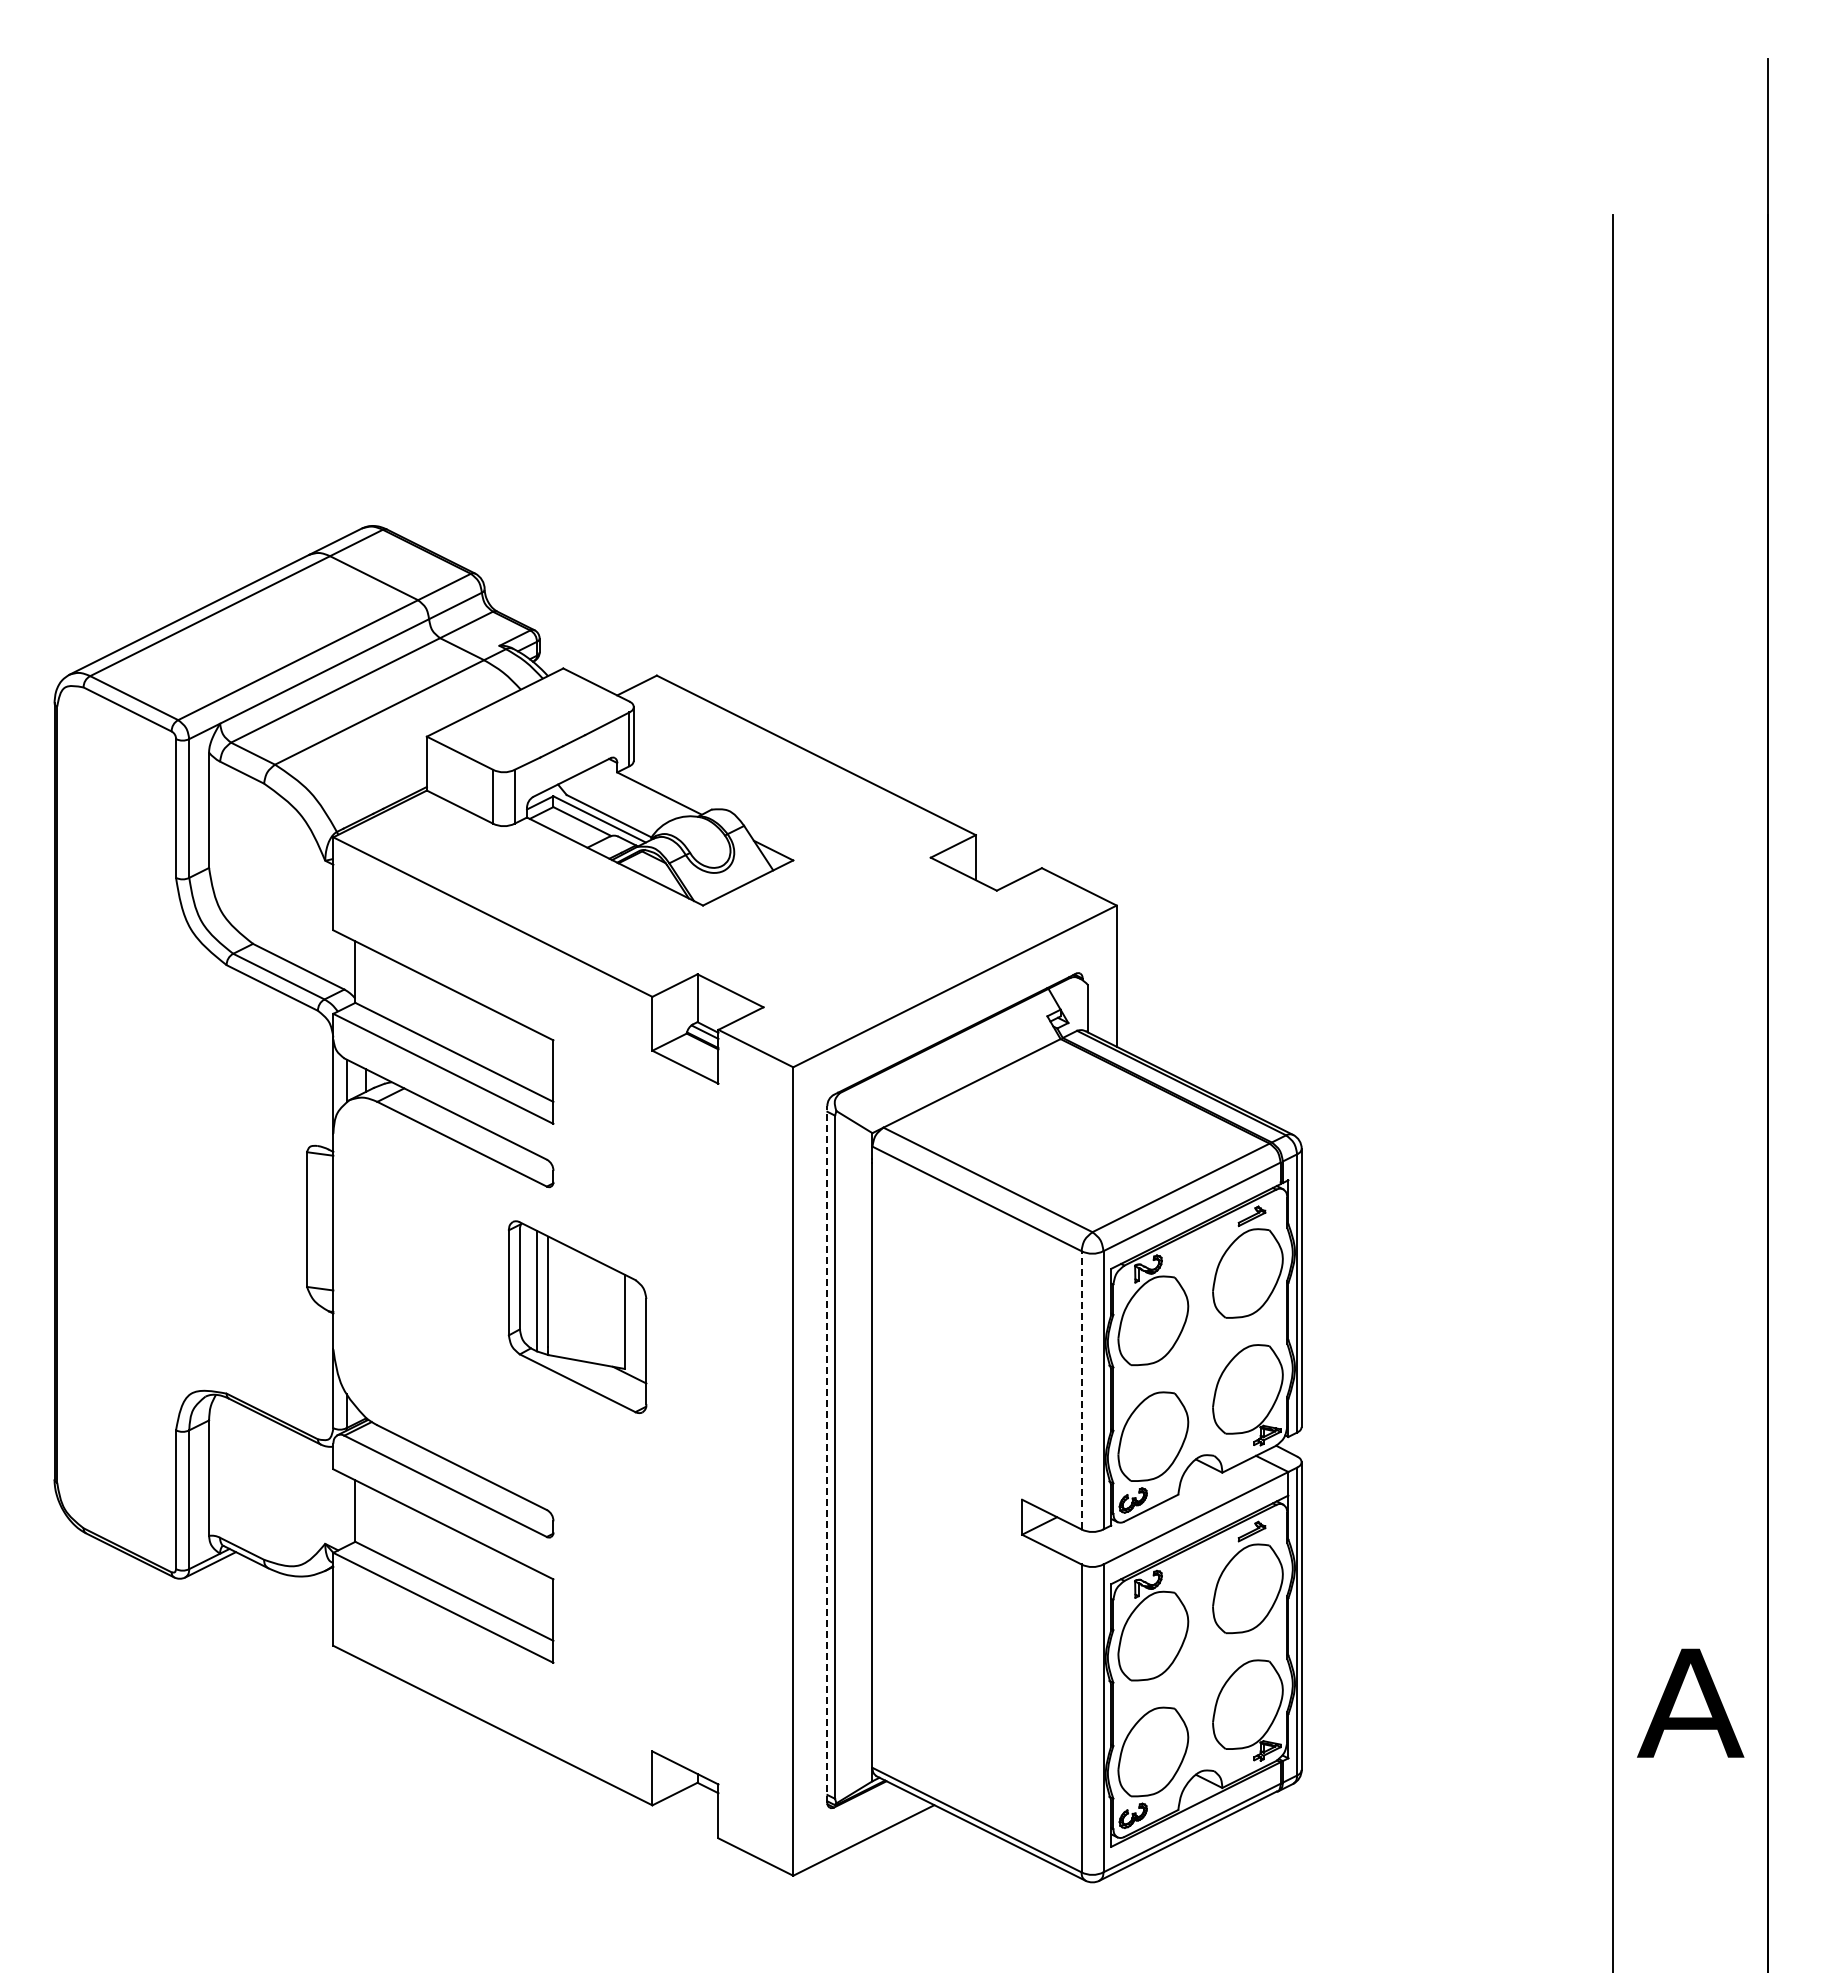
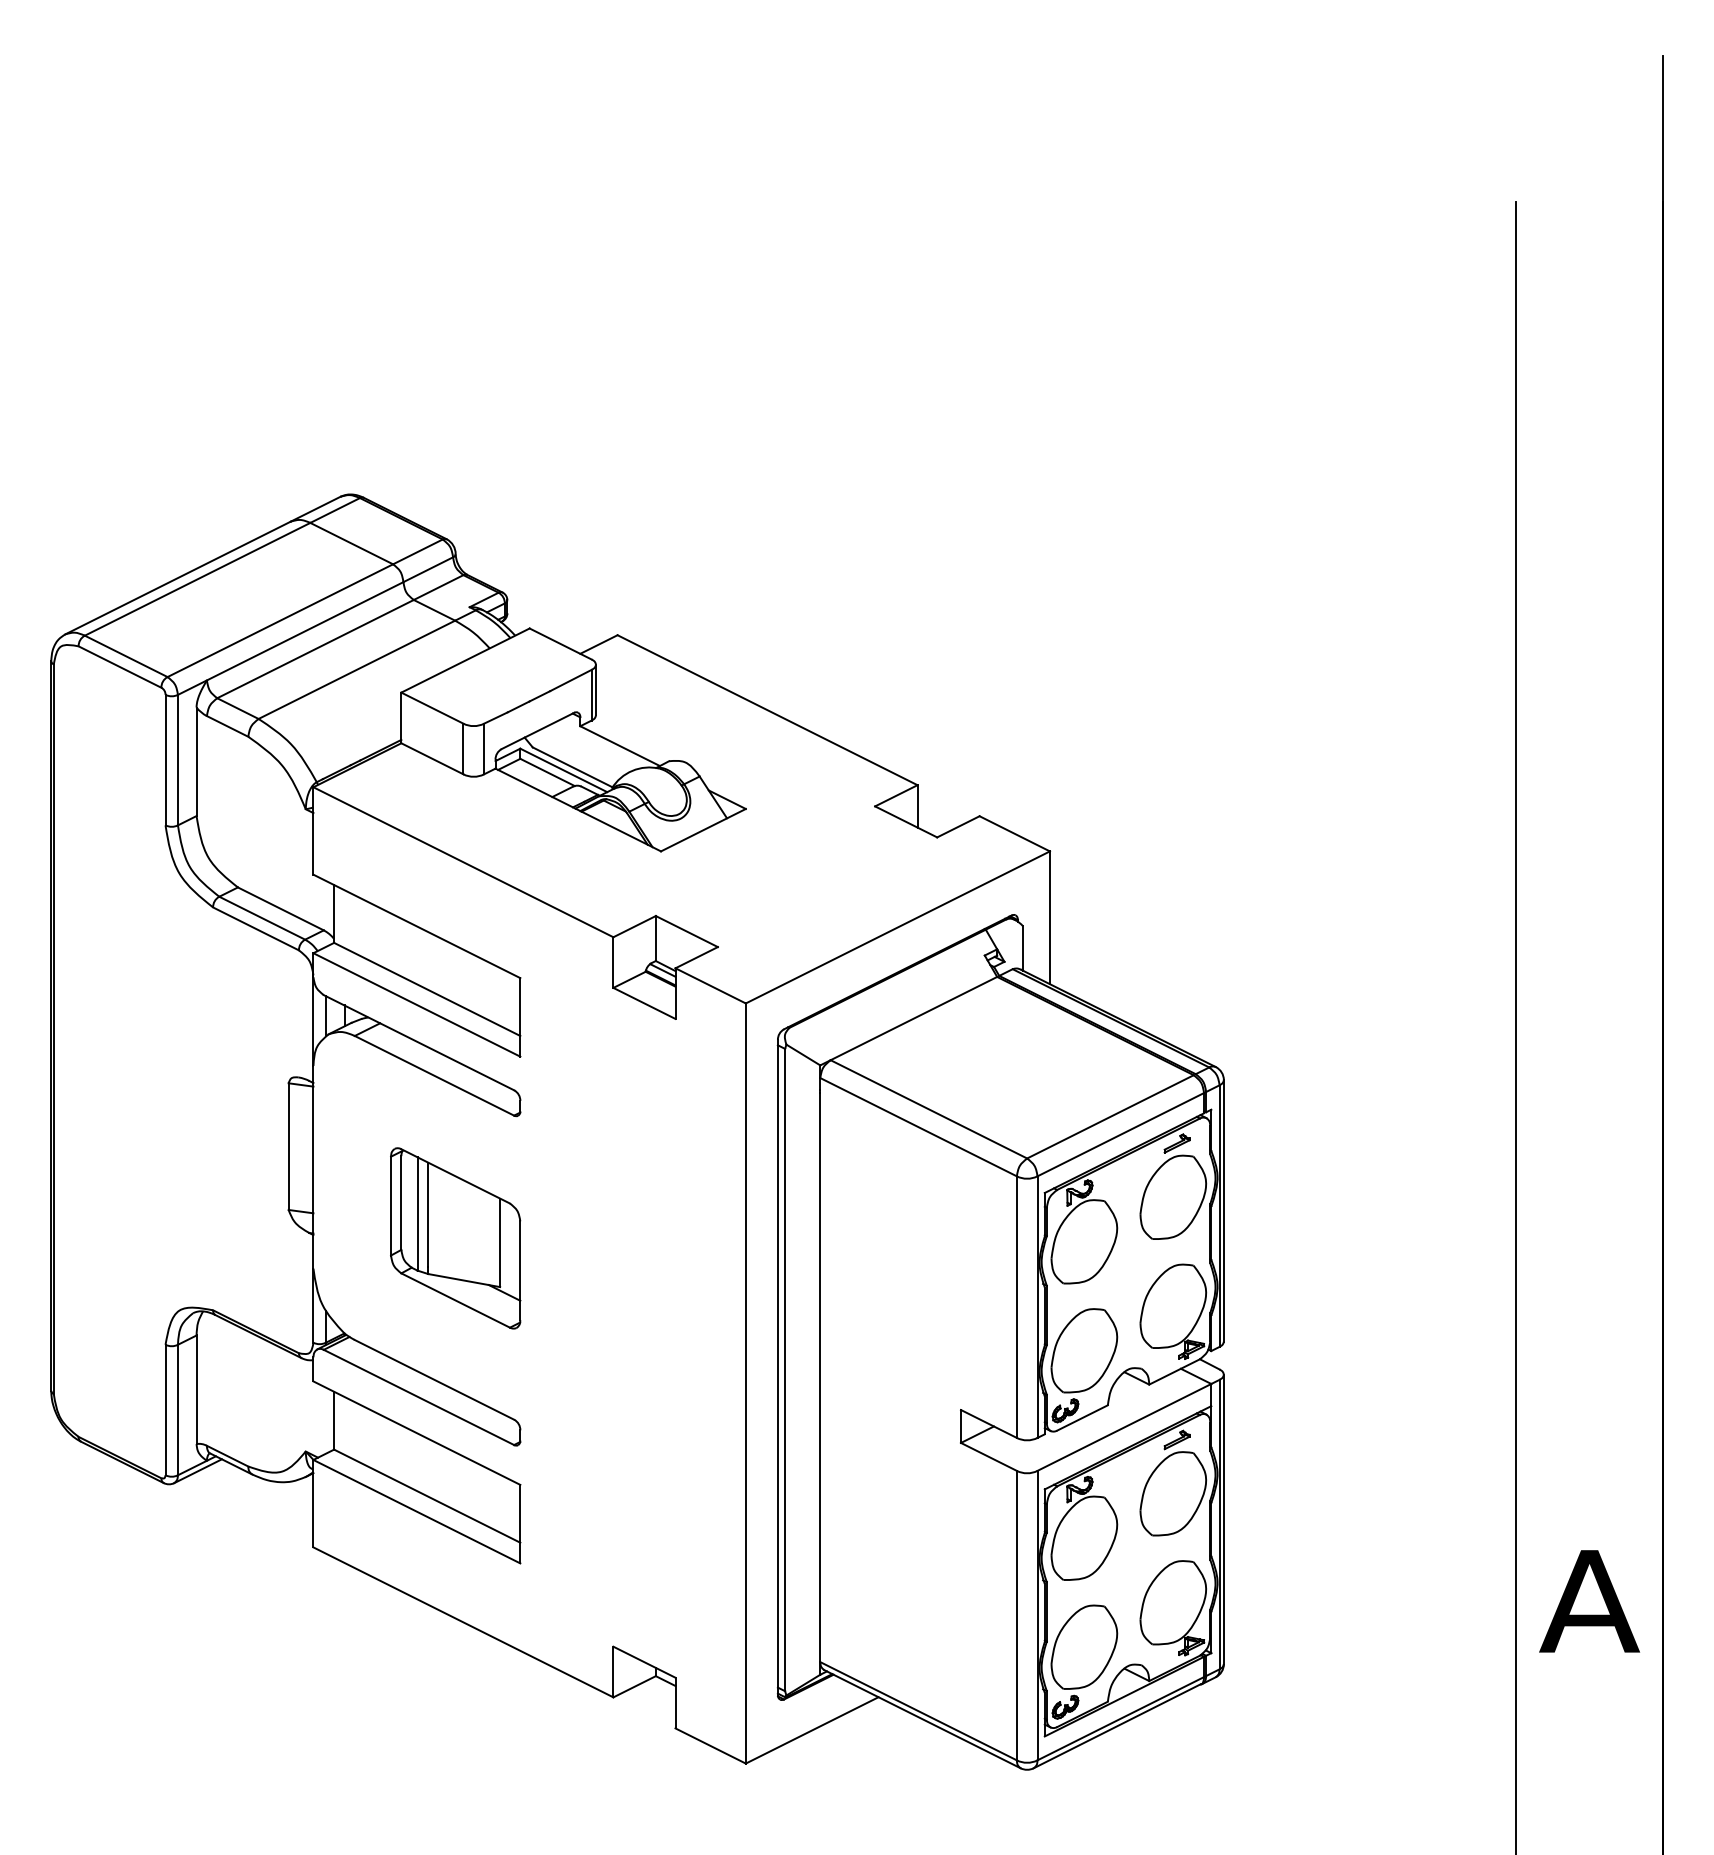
part: (577, 1316) -> (455, 1237), moved
line: (1081, 1389) -> (1016, 1306), dashed -> solid
line: (827, 1453) -> (778, 1366), dashed -> solid

